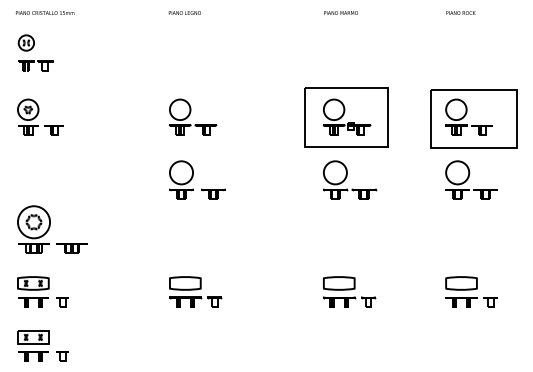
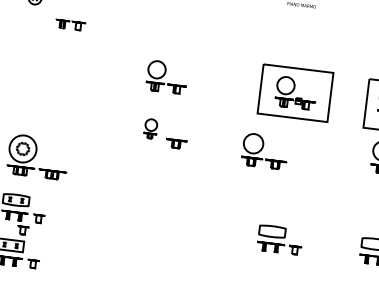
part: (35, 65) -> (70, 24), moved
part: (40, 116) -> (39, 61), removed
part: (181, 179) -> (150, 128), size x0.6
part: (350, 179) -> (265, 150), moved
part: (195, 291) -> (151, 223), removed
part: (45, 318) -> (22, 230), added

